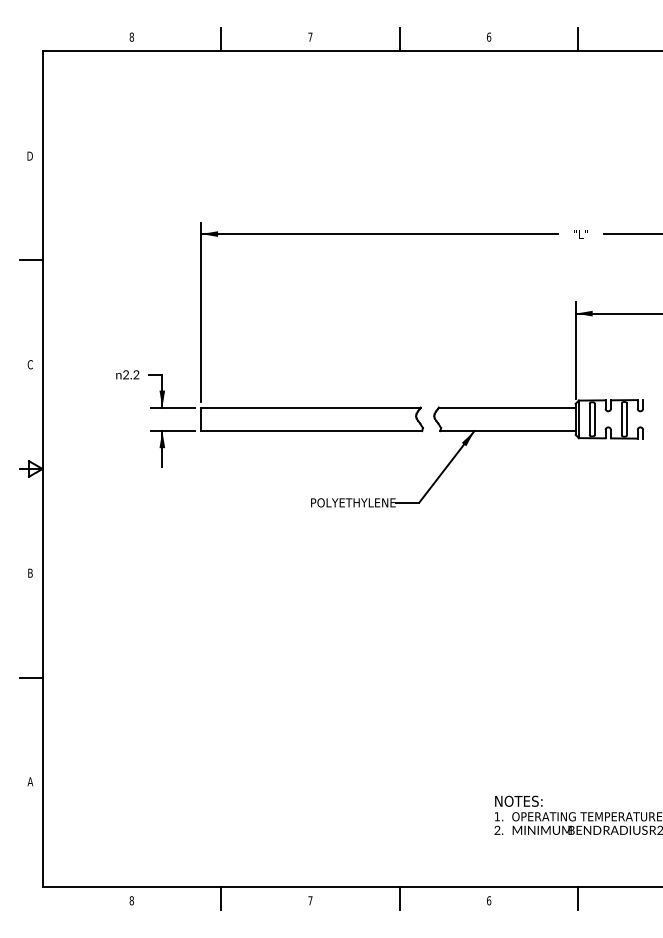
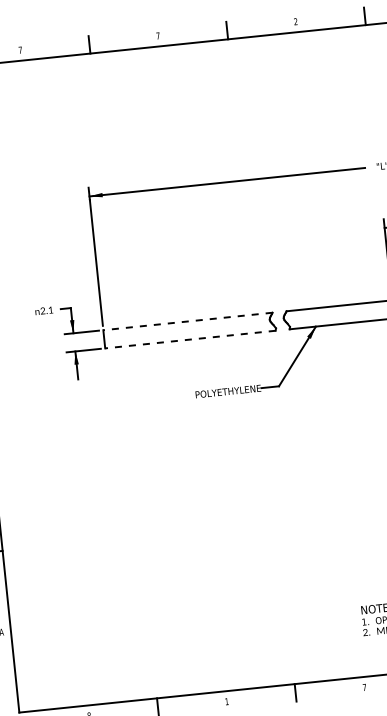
text: (131, 36) -> (20, 49), 8 -> 7
text: (489, 36) -> (296, 21), 6 -> 2
text: (136, 374) -> (50, 309), 2.2 -> 2.1
line: (310, 407) -> (187, 321), solid -> dashed
line: (311, 431) -> (190, 339), solid -> dashed
text: (310, 900) -> (226, 701), 7 -> 1
text: (489, 900) -> (364, 687), 6 -> 7

